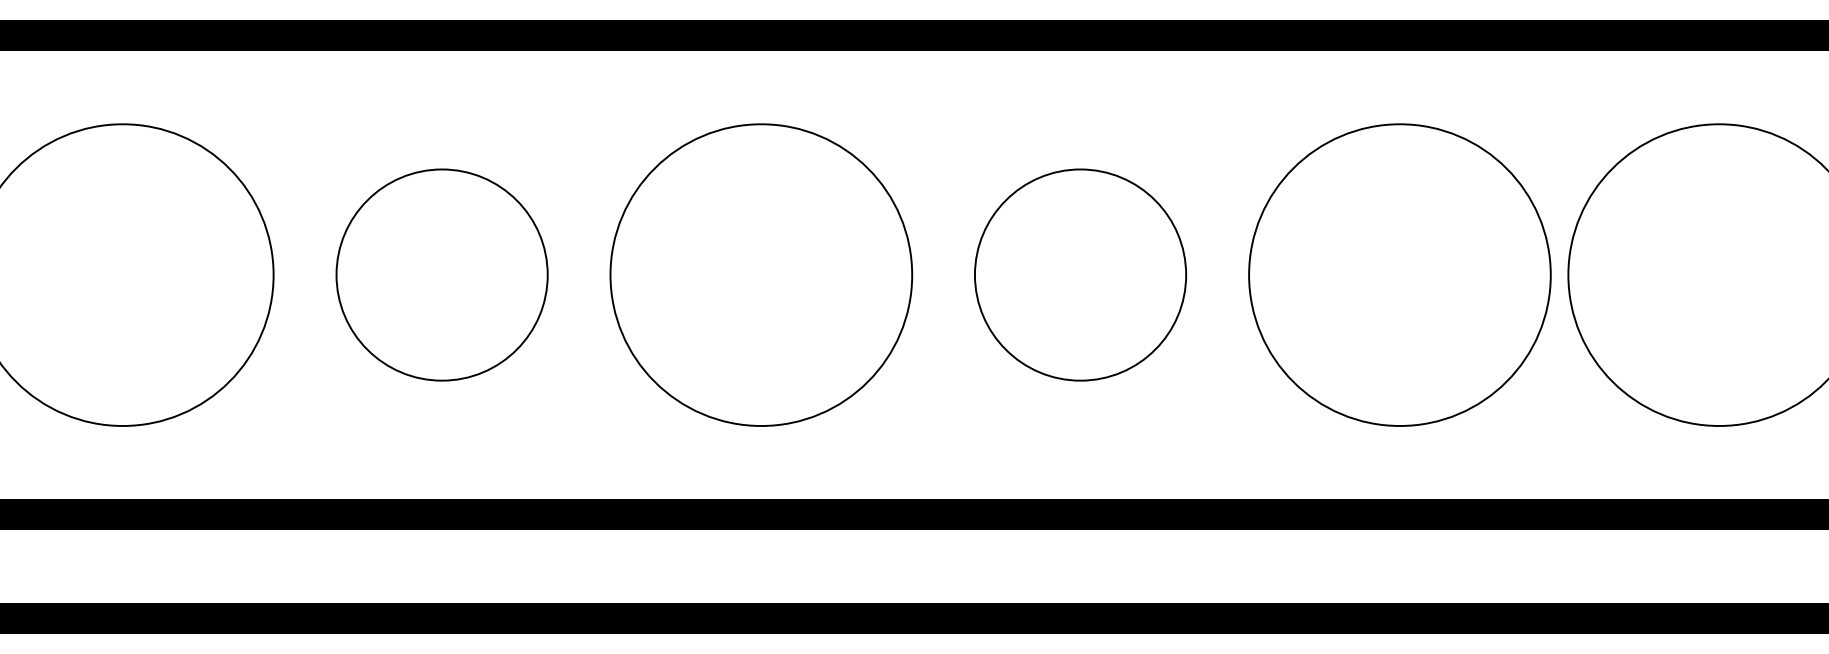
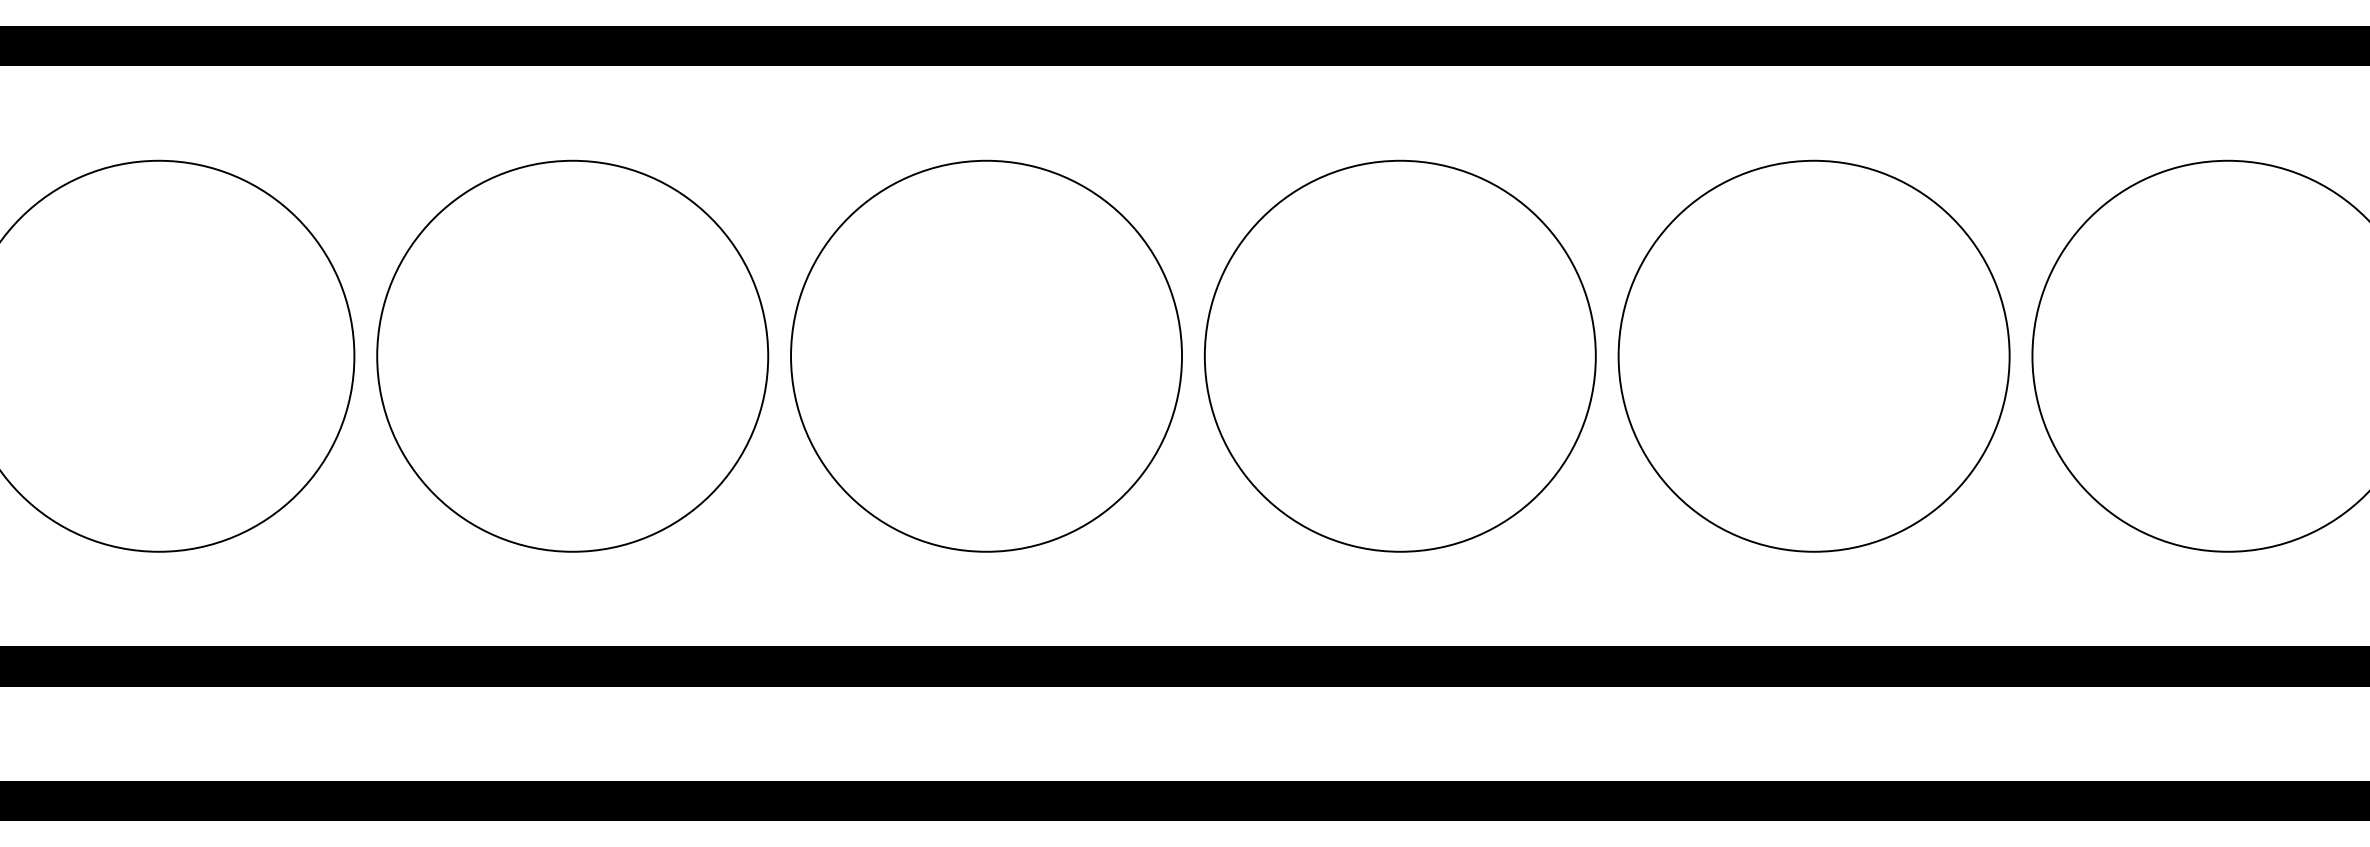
part: (441, 274) -> (572, 355), size x1.43
part: (1080, 274) -> (1399, 355), size x1.43

